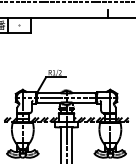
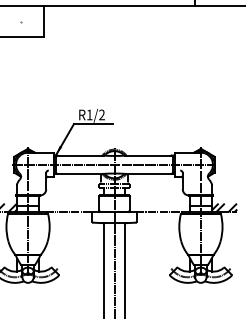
hatch: (42, 119) -> (66, 207), removed
hatch: (88, 119) -> (157, 207), removed

